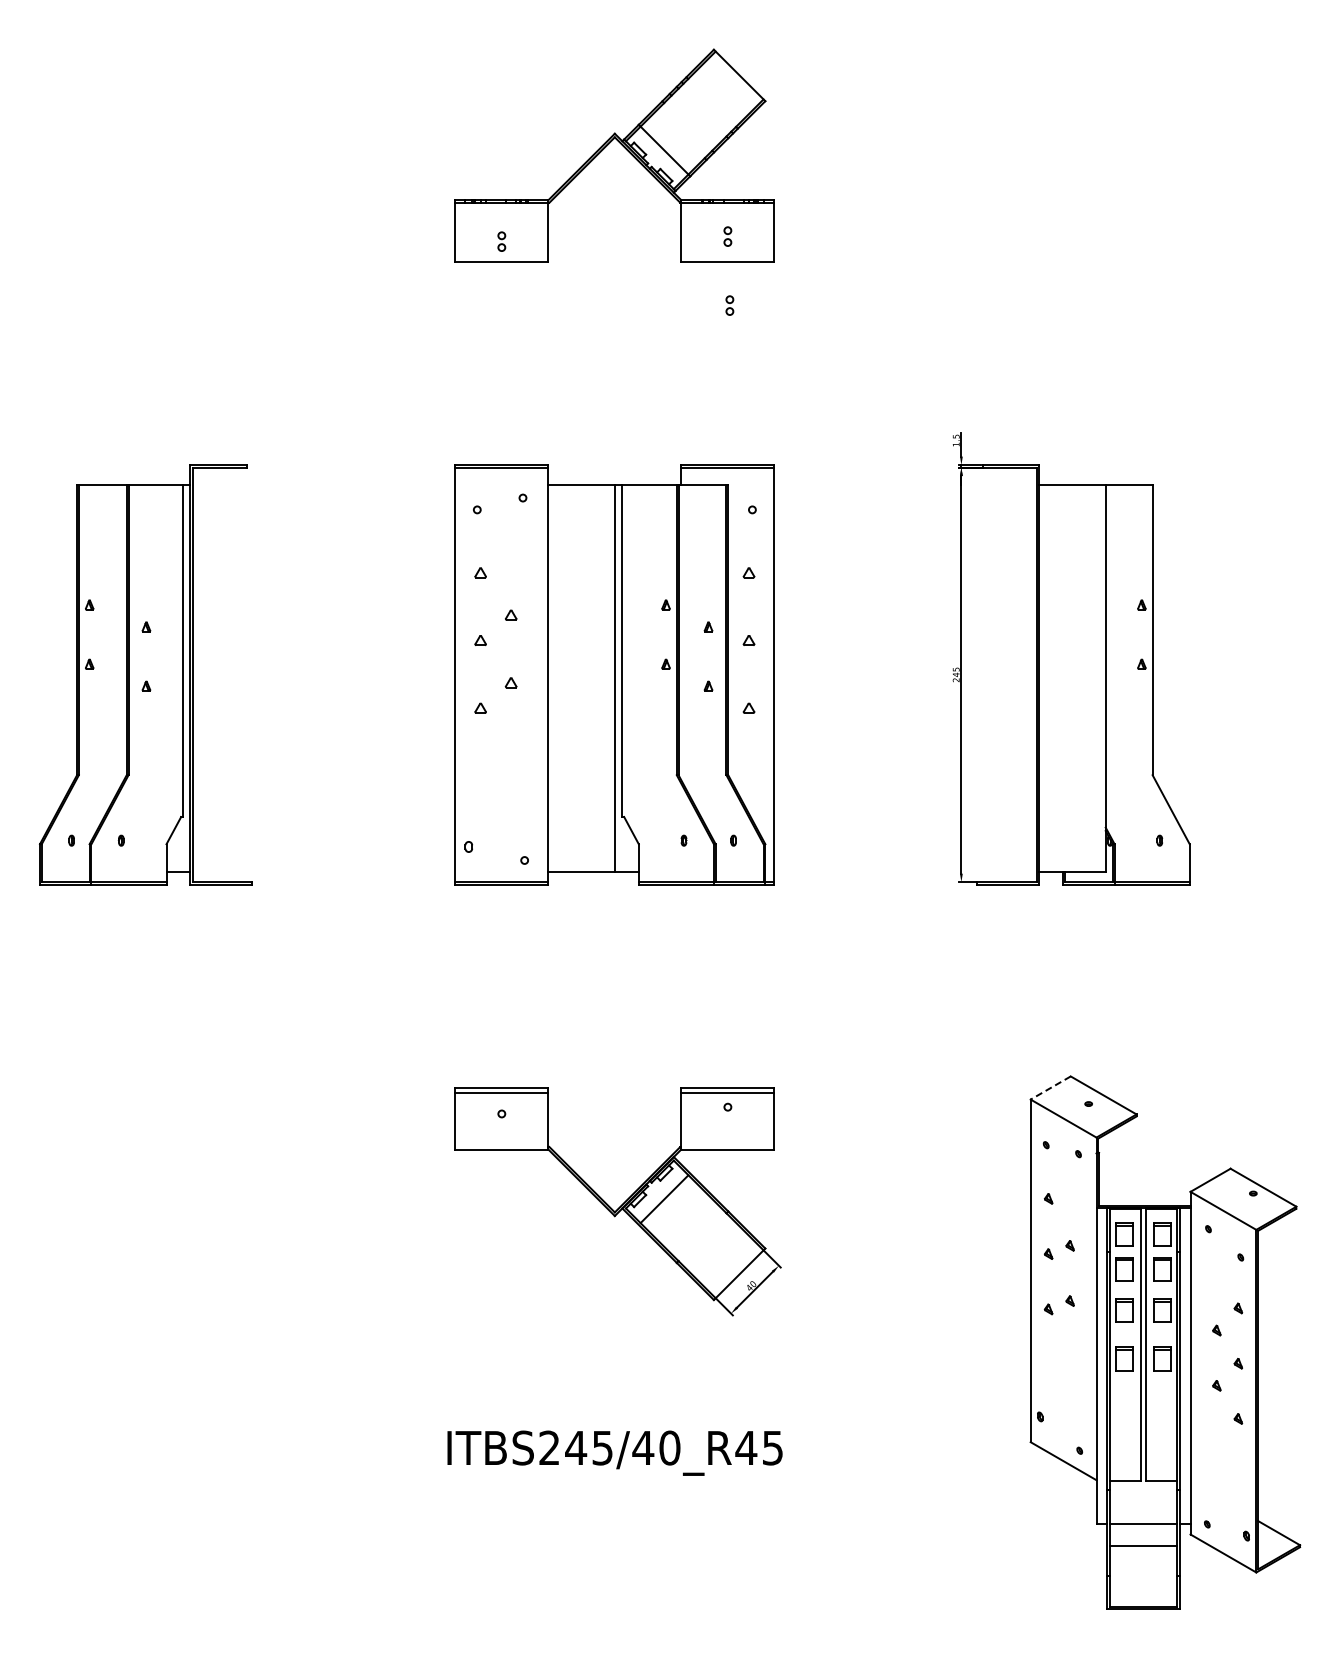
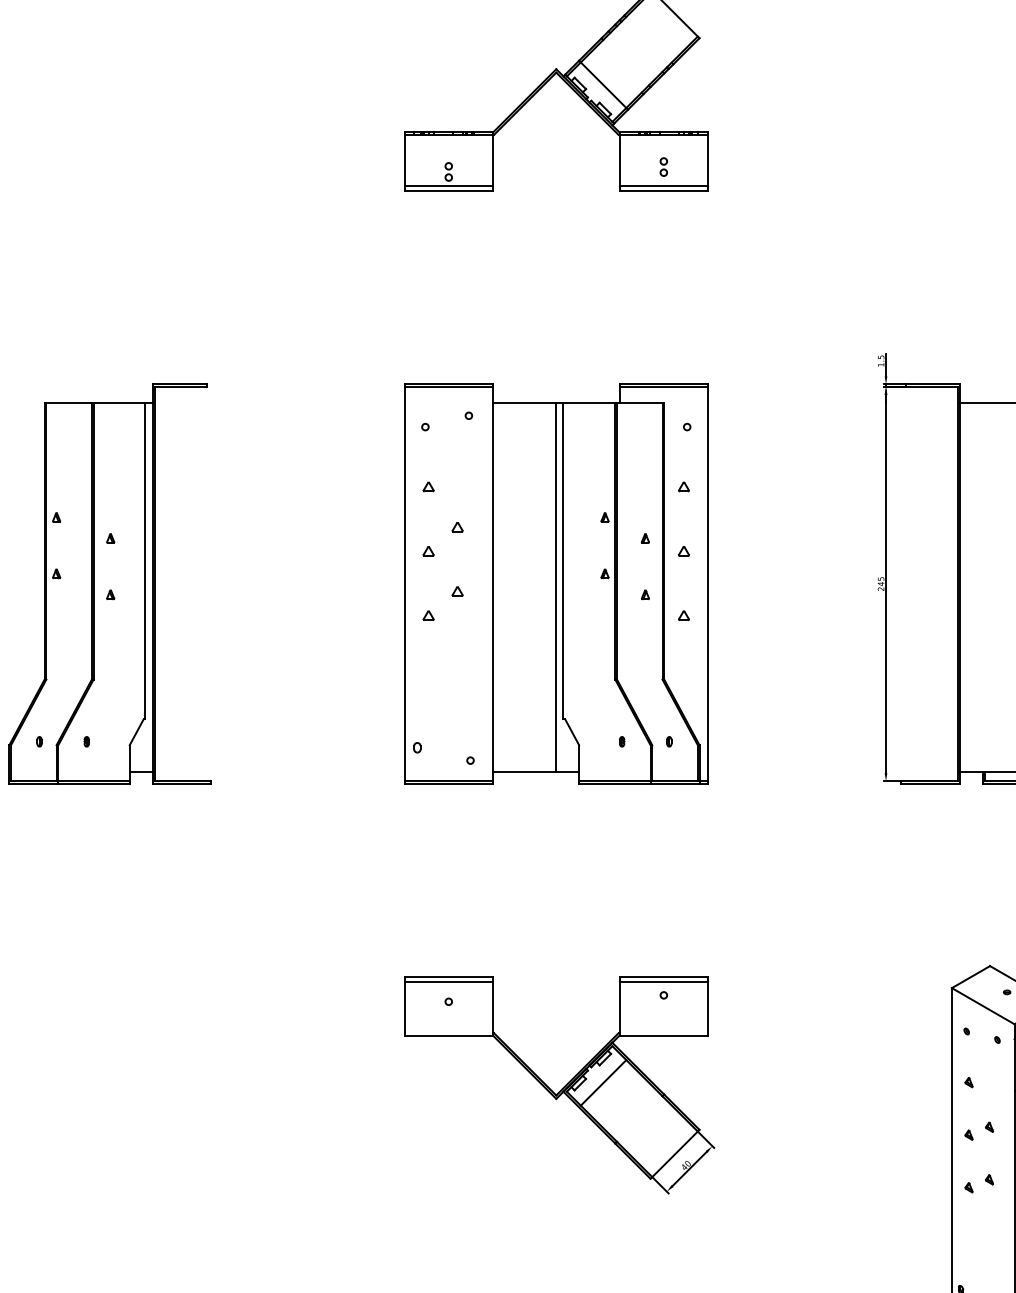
line: (501, 256) -> (448, 186), added
line: (727, 256) -> (663, 186), added
part: (729, 305) -> (665, 232), removed
line: (1050, 1088) -> (970, 977), dashed -> solid

